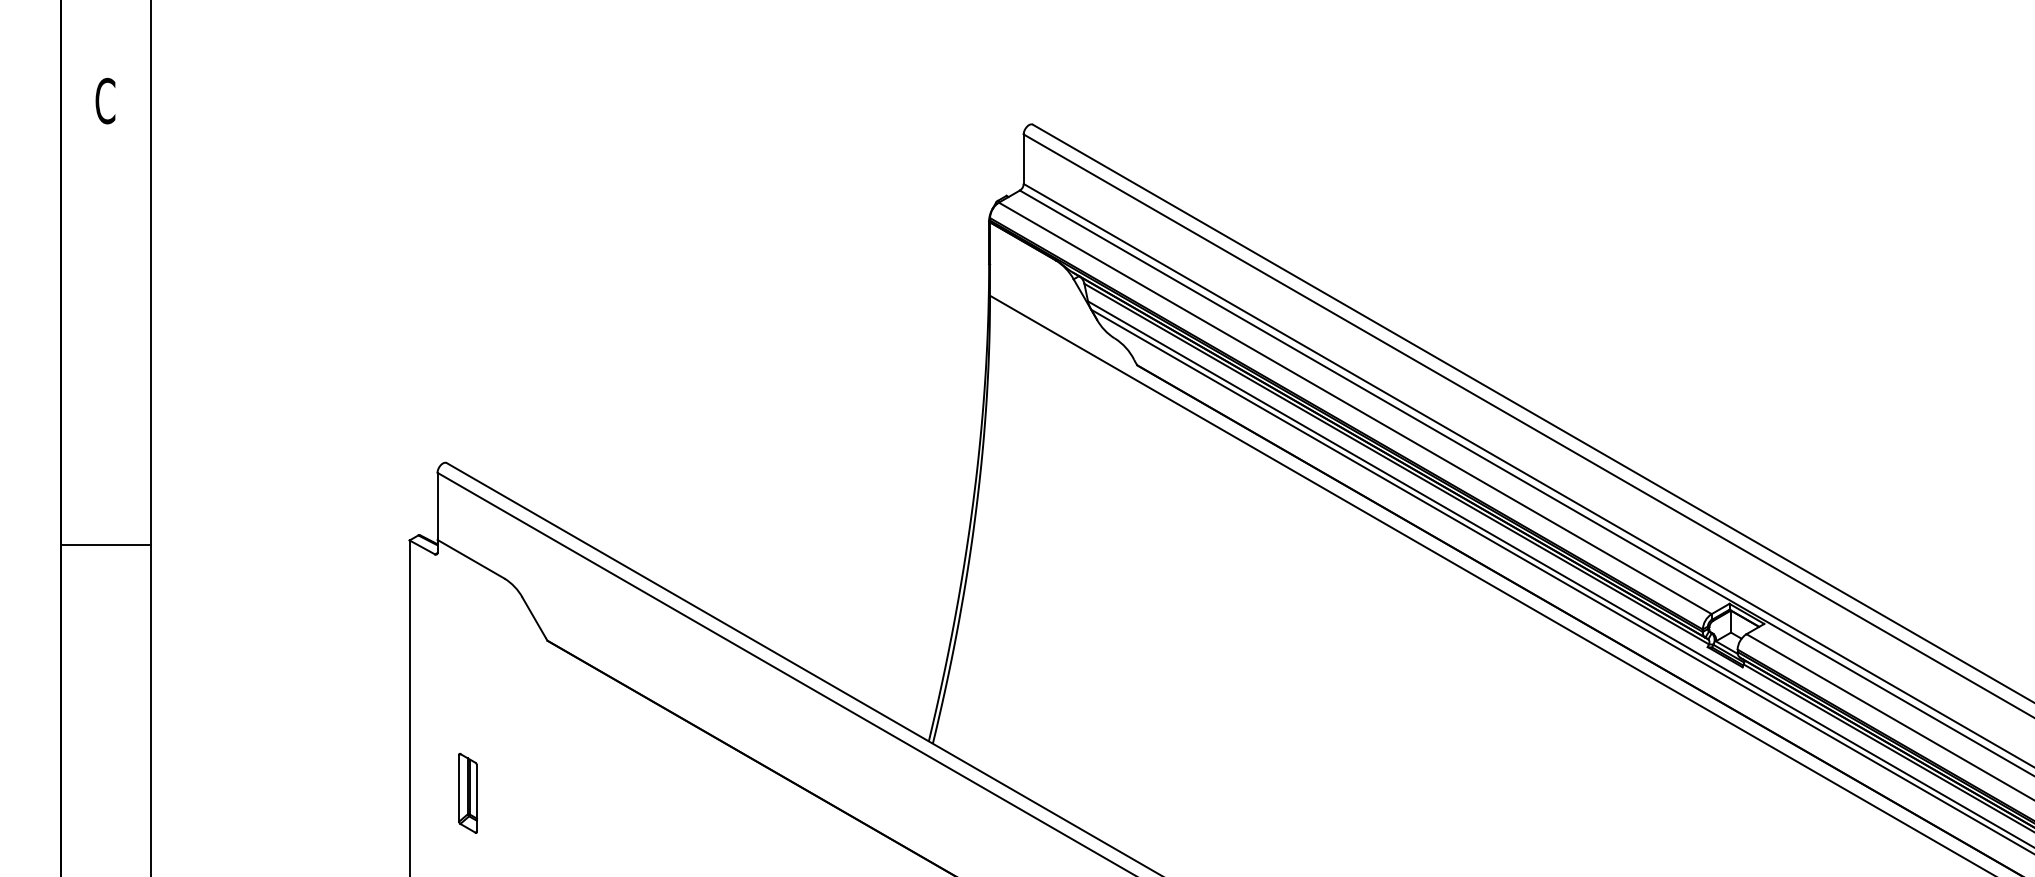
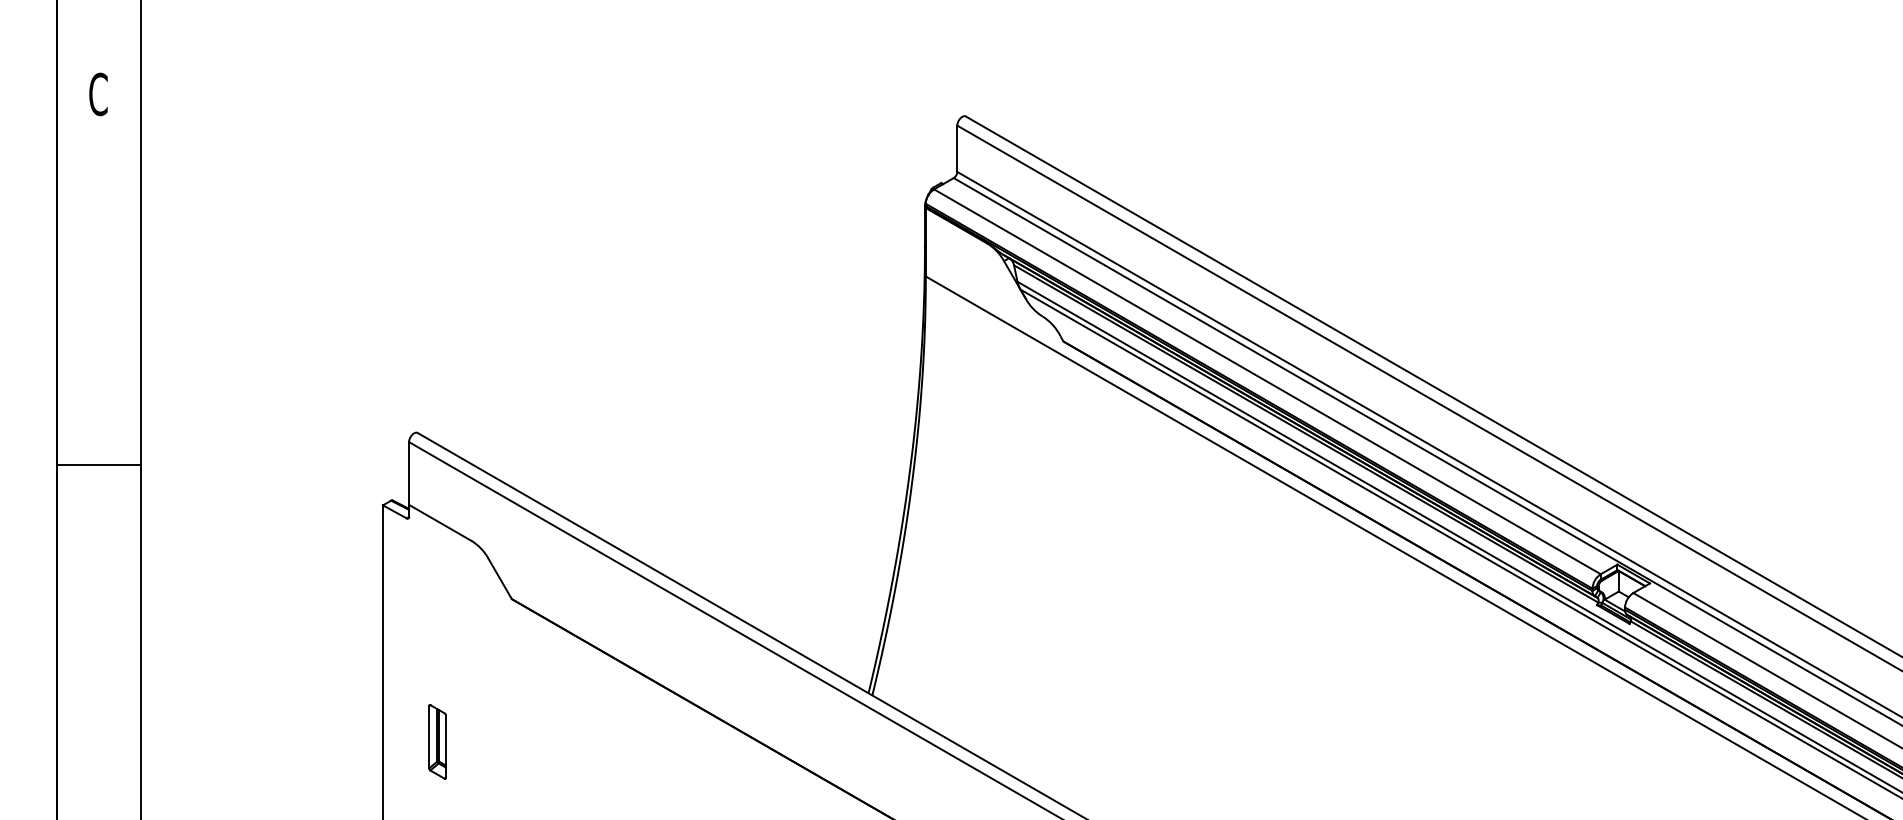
line: (105, 545) -> (98, 465), moved

